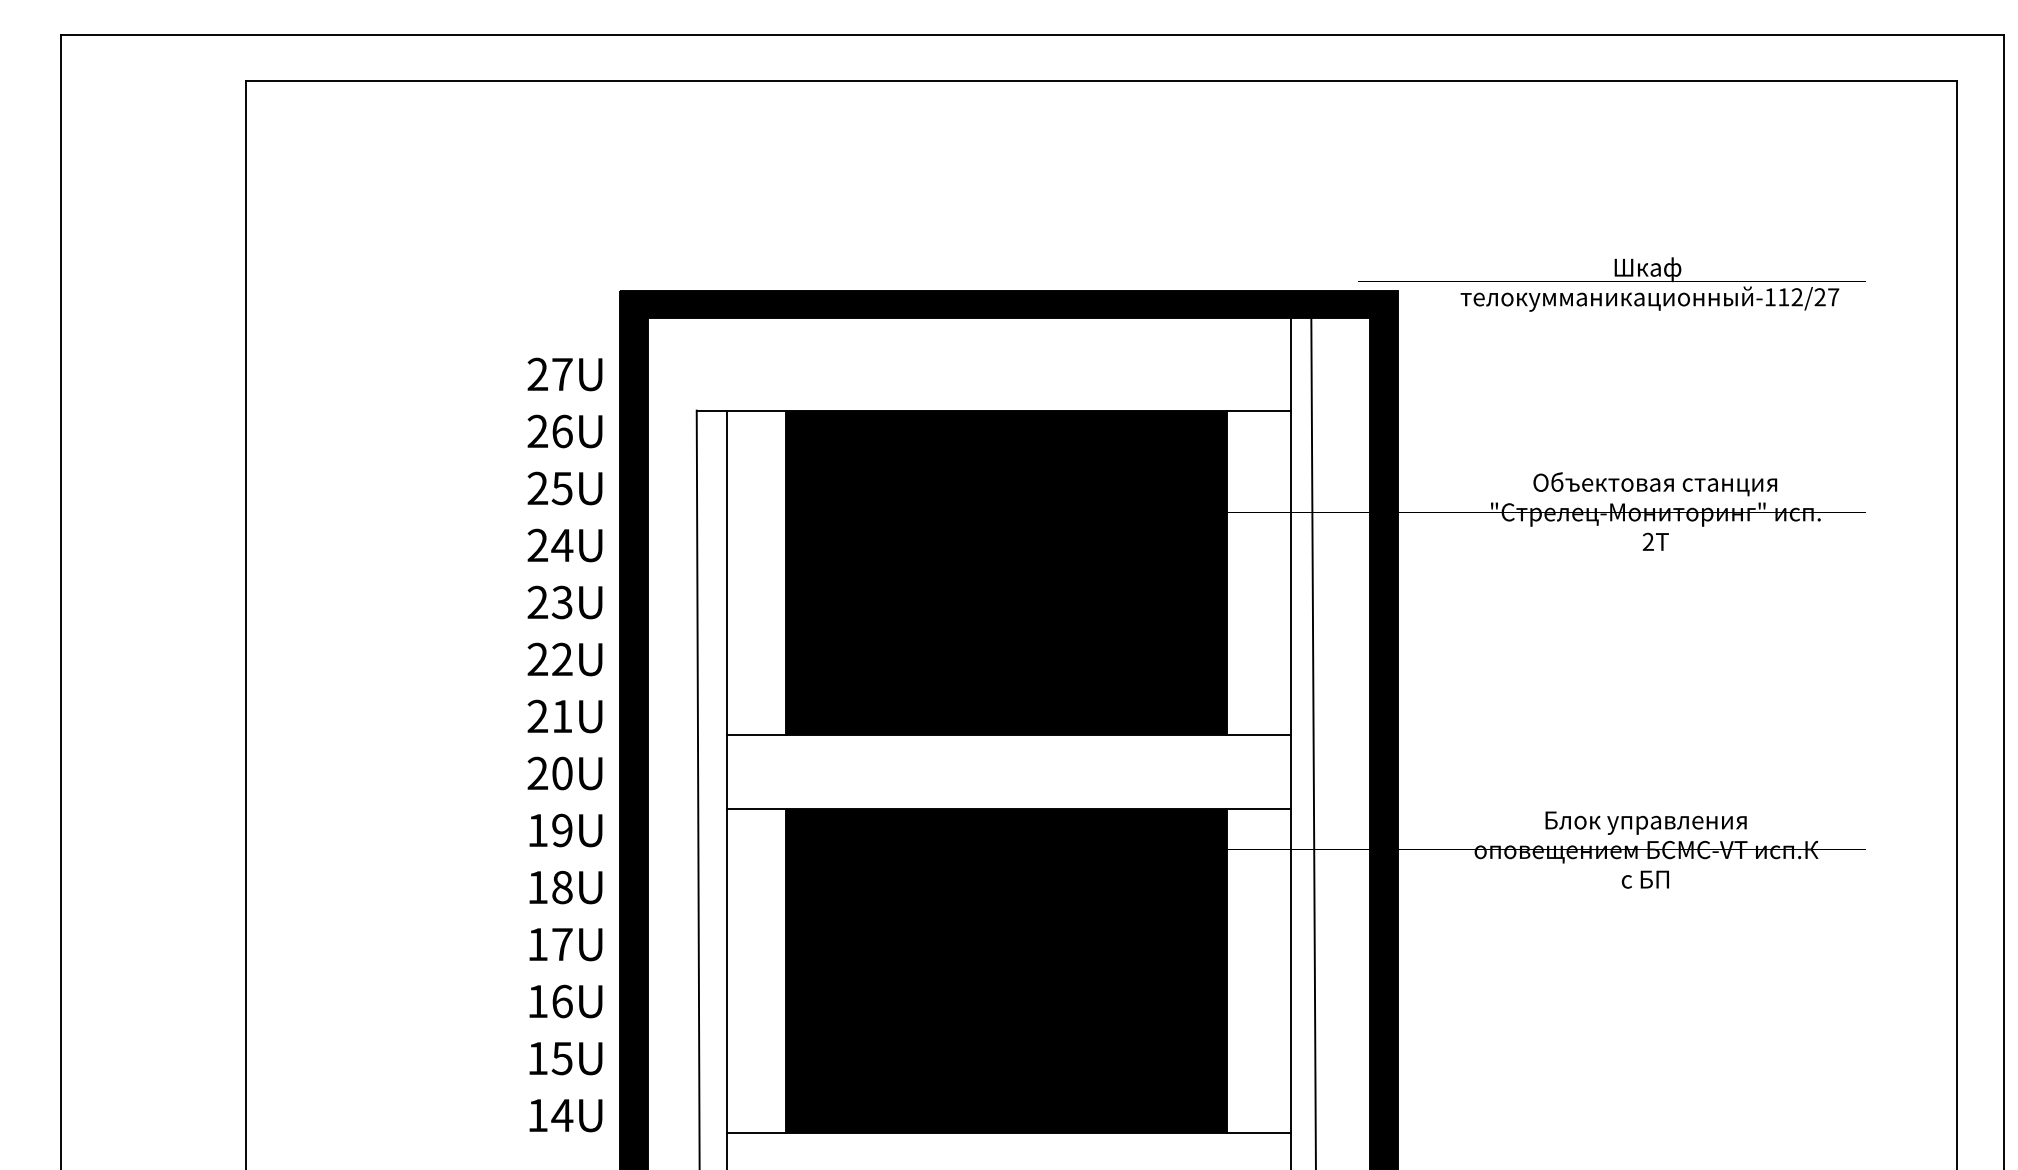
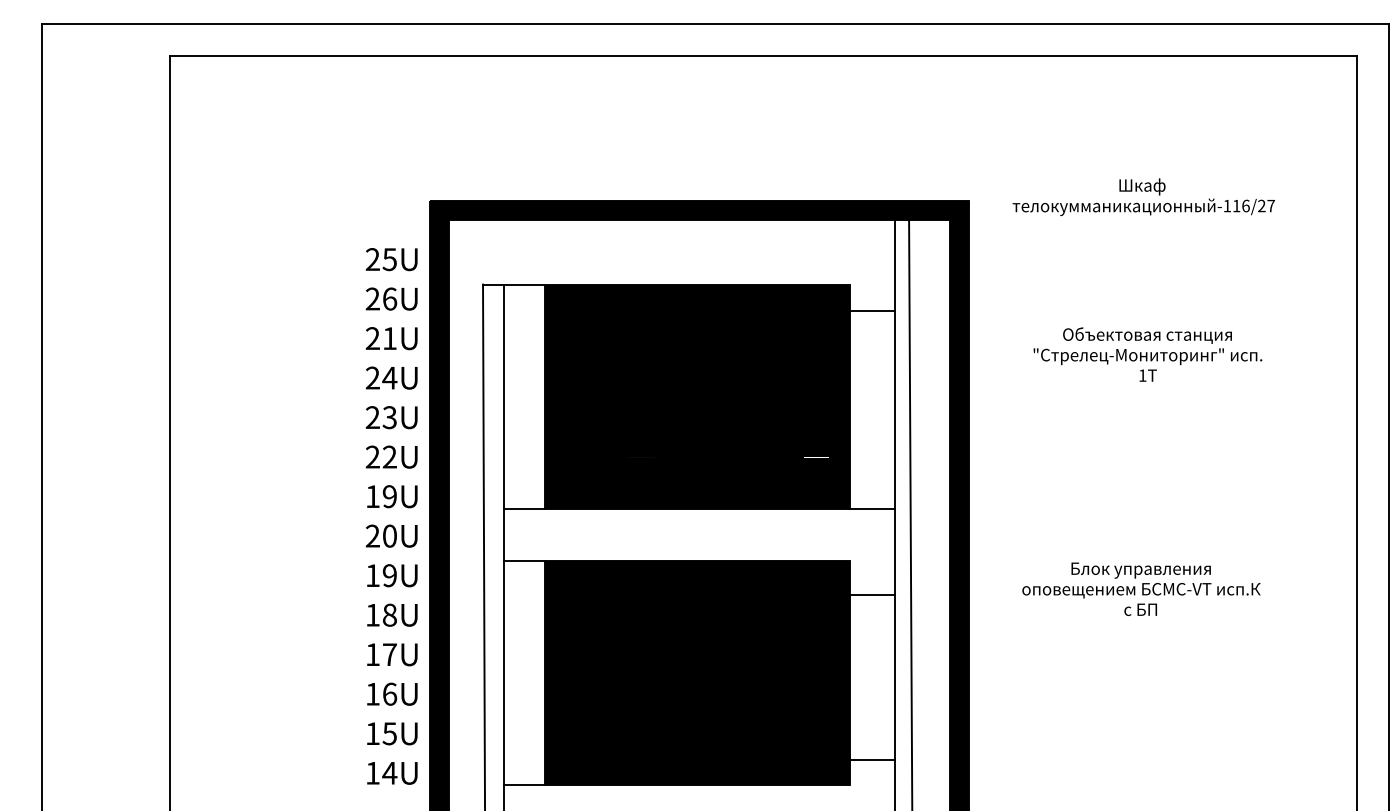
text: (1796, 296) -> (1245, 205), -112/27 -> -116/27
text: (561, 374) -> (389, 259), 27U -> 25U
line: (1258, 410) -> (872, 310), moved
text: (561, 488) -> (389, 338), 25U -> 21U
text: (1648, 541) -> (1142, 375), 2 -> 1
text: (548, 716) -> (380, 496), 21U -> 19U
line: (1258, 808) -> (872, 594), moved
line: (1258, 1133) -> (872, 760), moved

